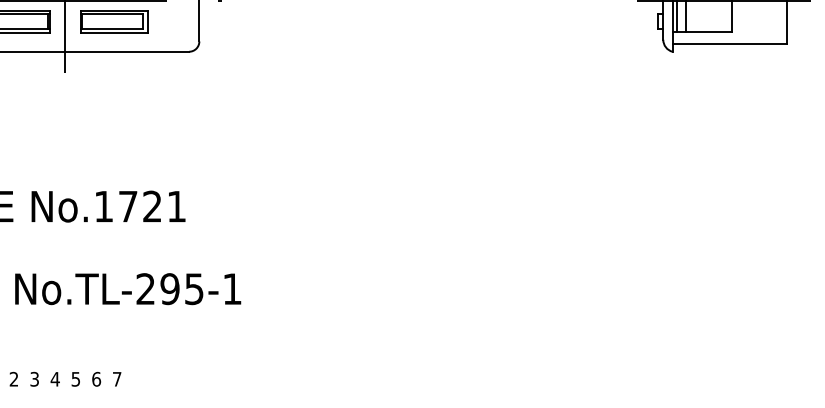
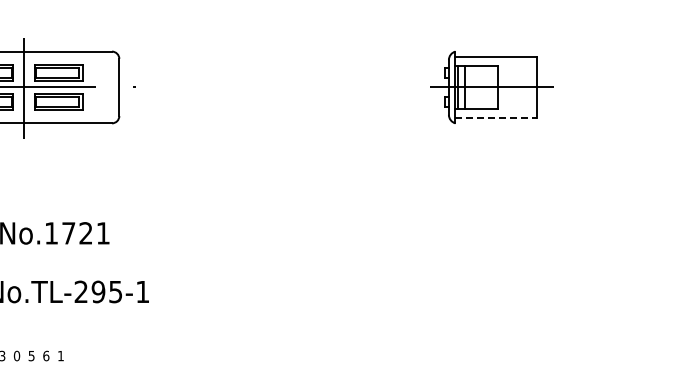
line: (730, 43) -> (496, 117), solid -> dashed
text: (54, 378) -> (16, 355), 4 -> 0
text: (116, 379) -> (60, 356), 7 -> 1

